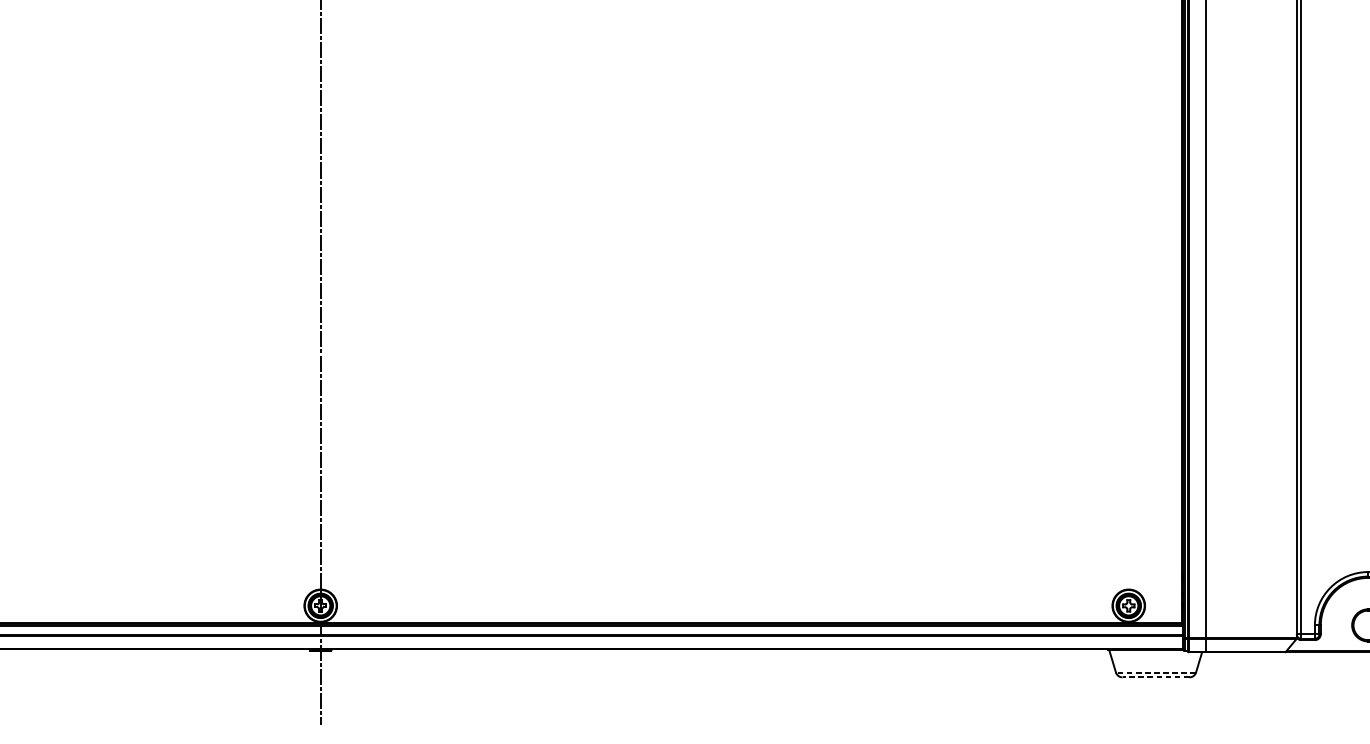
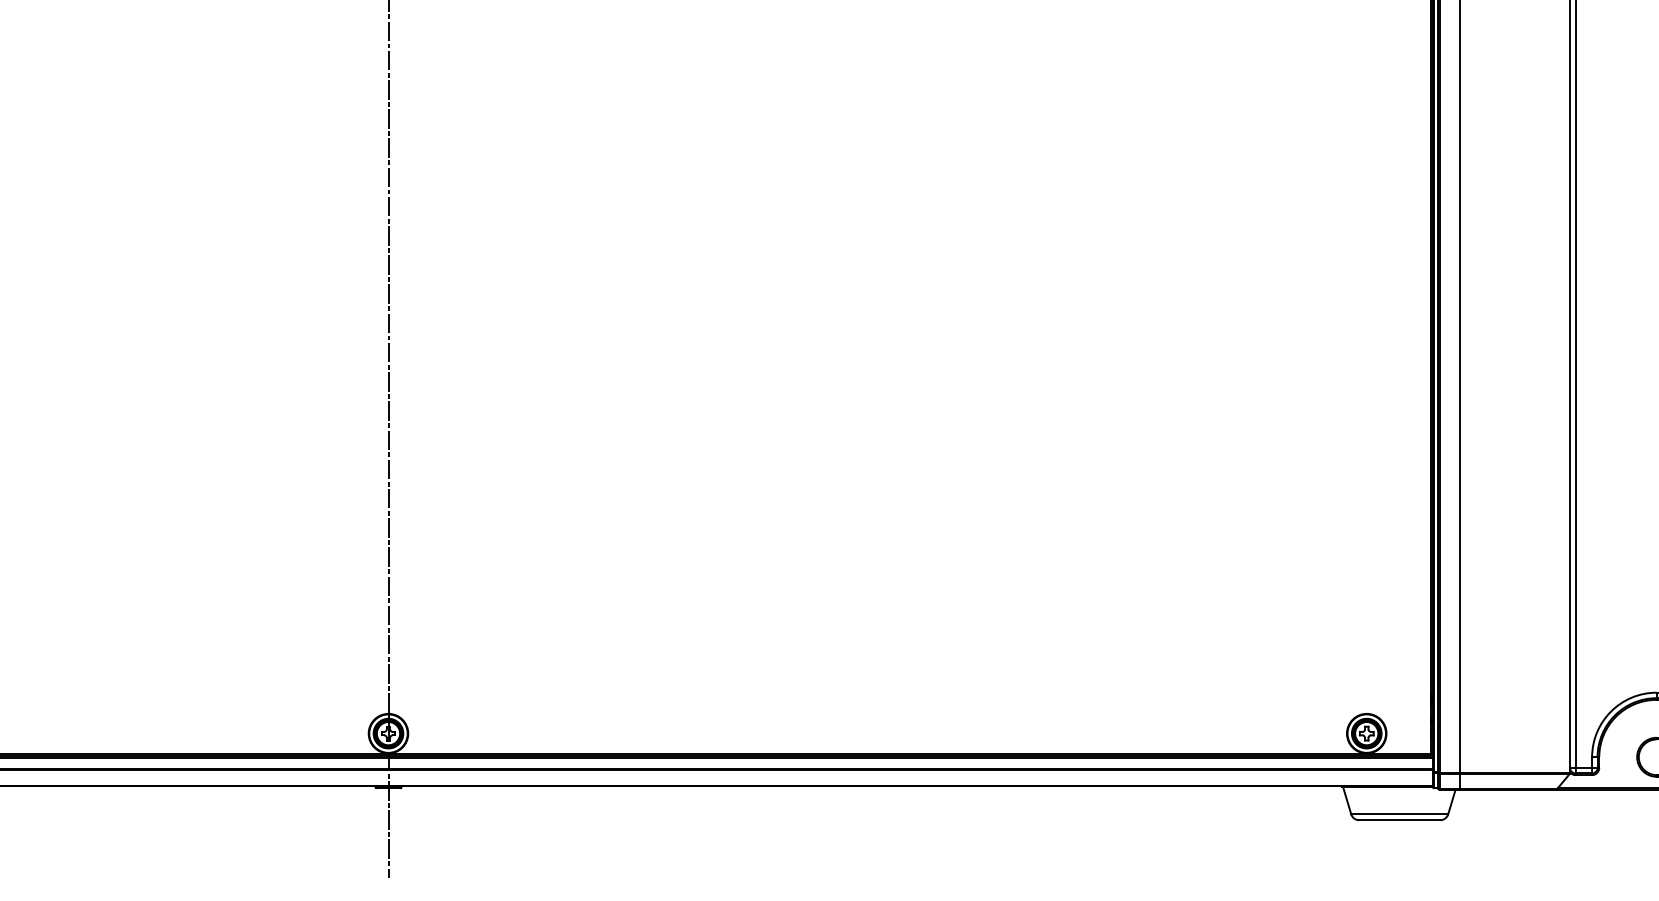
line: (1155, 672) -> (1399, 814), dashed -> solid
line: (1155, 677) -> (1399, 820), dashed -> solid

